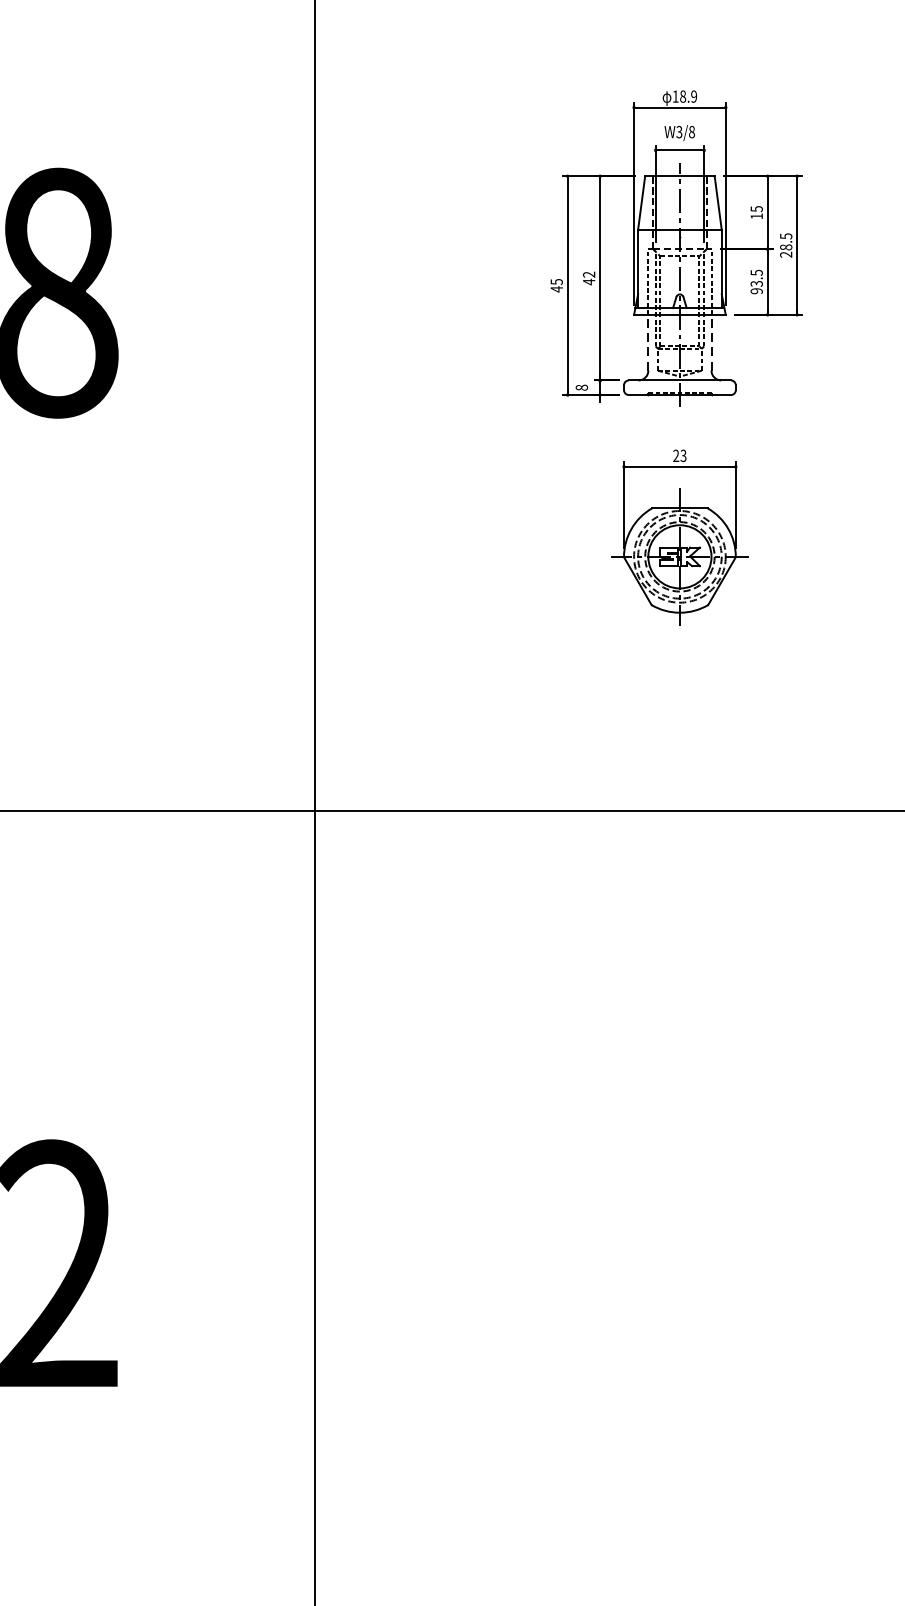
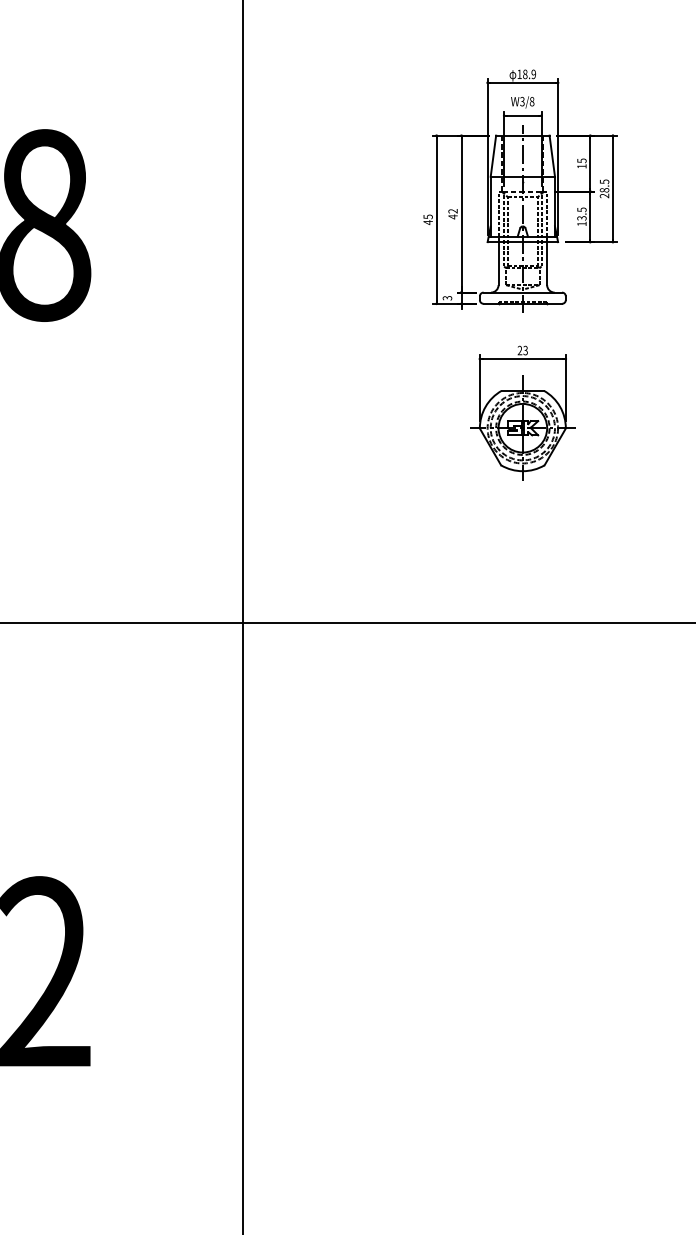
text: (756, 290) -> (581, 223), 93.5 -> 13.5
line: (648, 342) -> (498, 263), dashed -> solid
line: (711, 342) -> (547, 263), dashed -> solid
text: (581, 388) -> (447, 298), 8 -> 3

